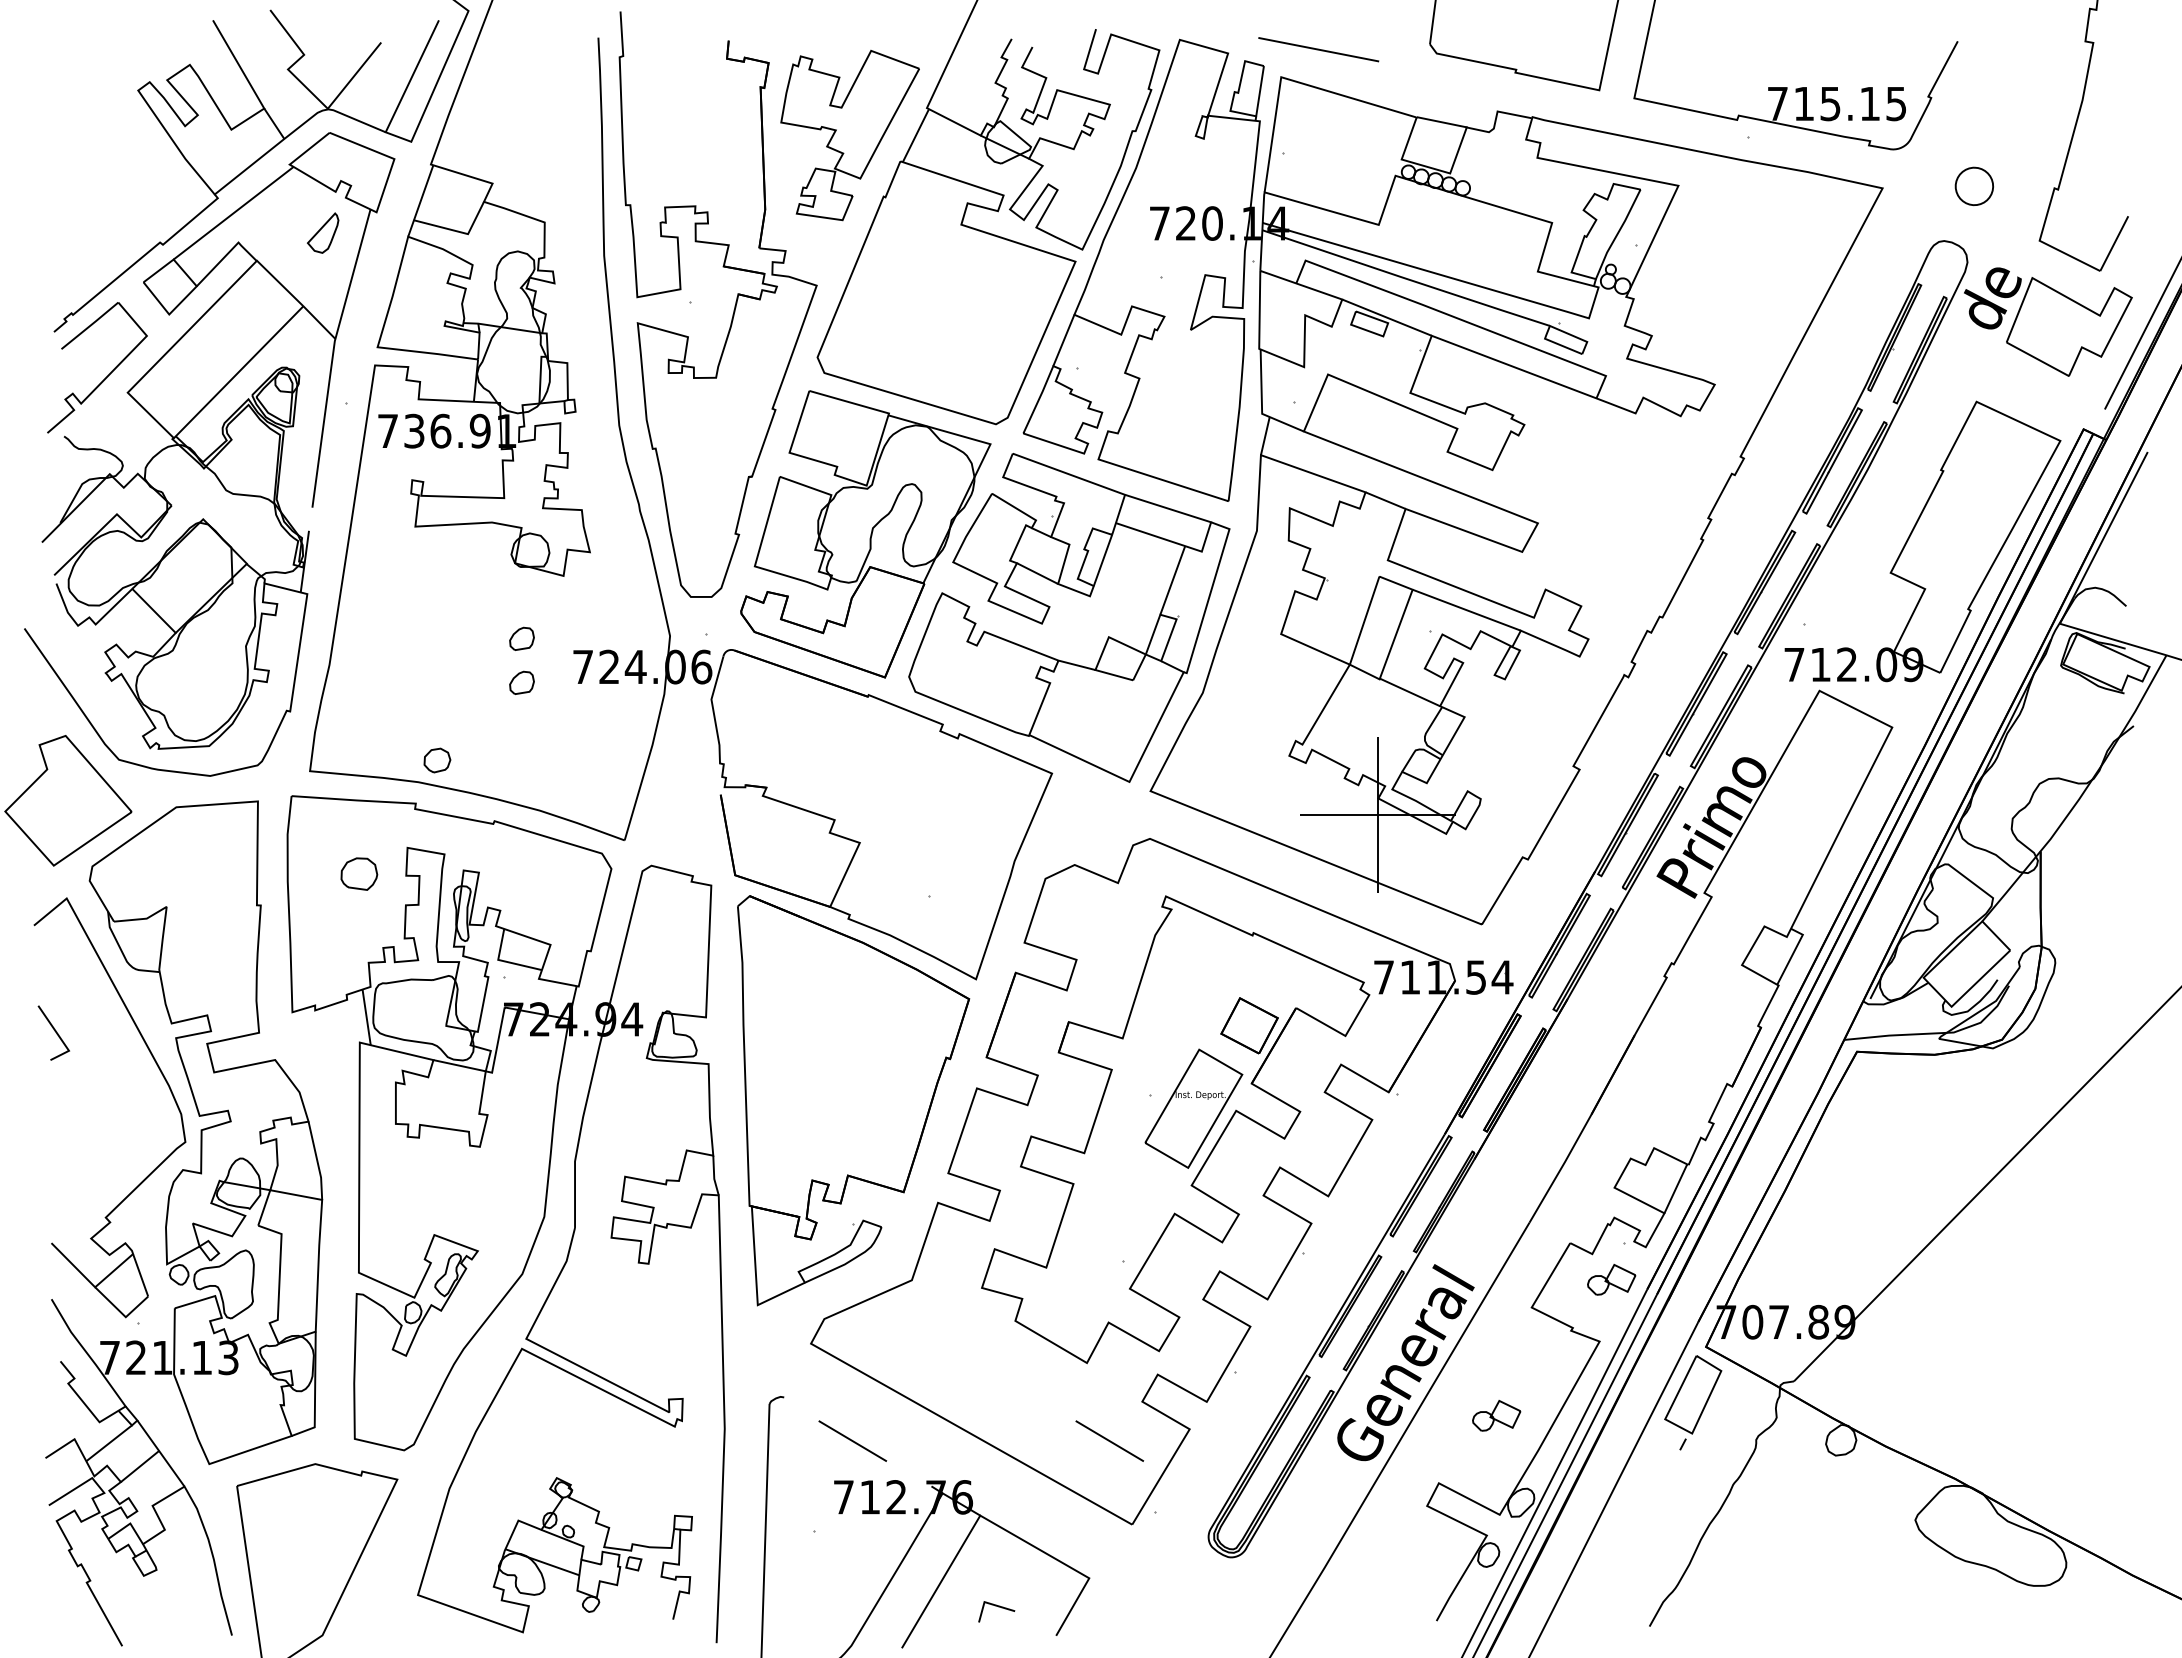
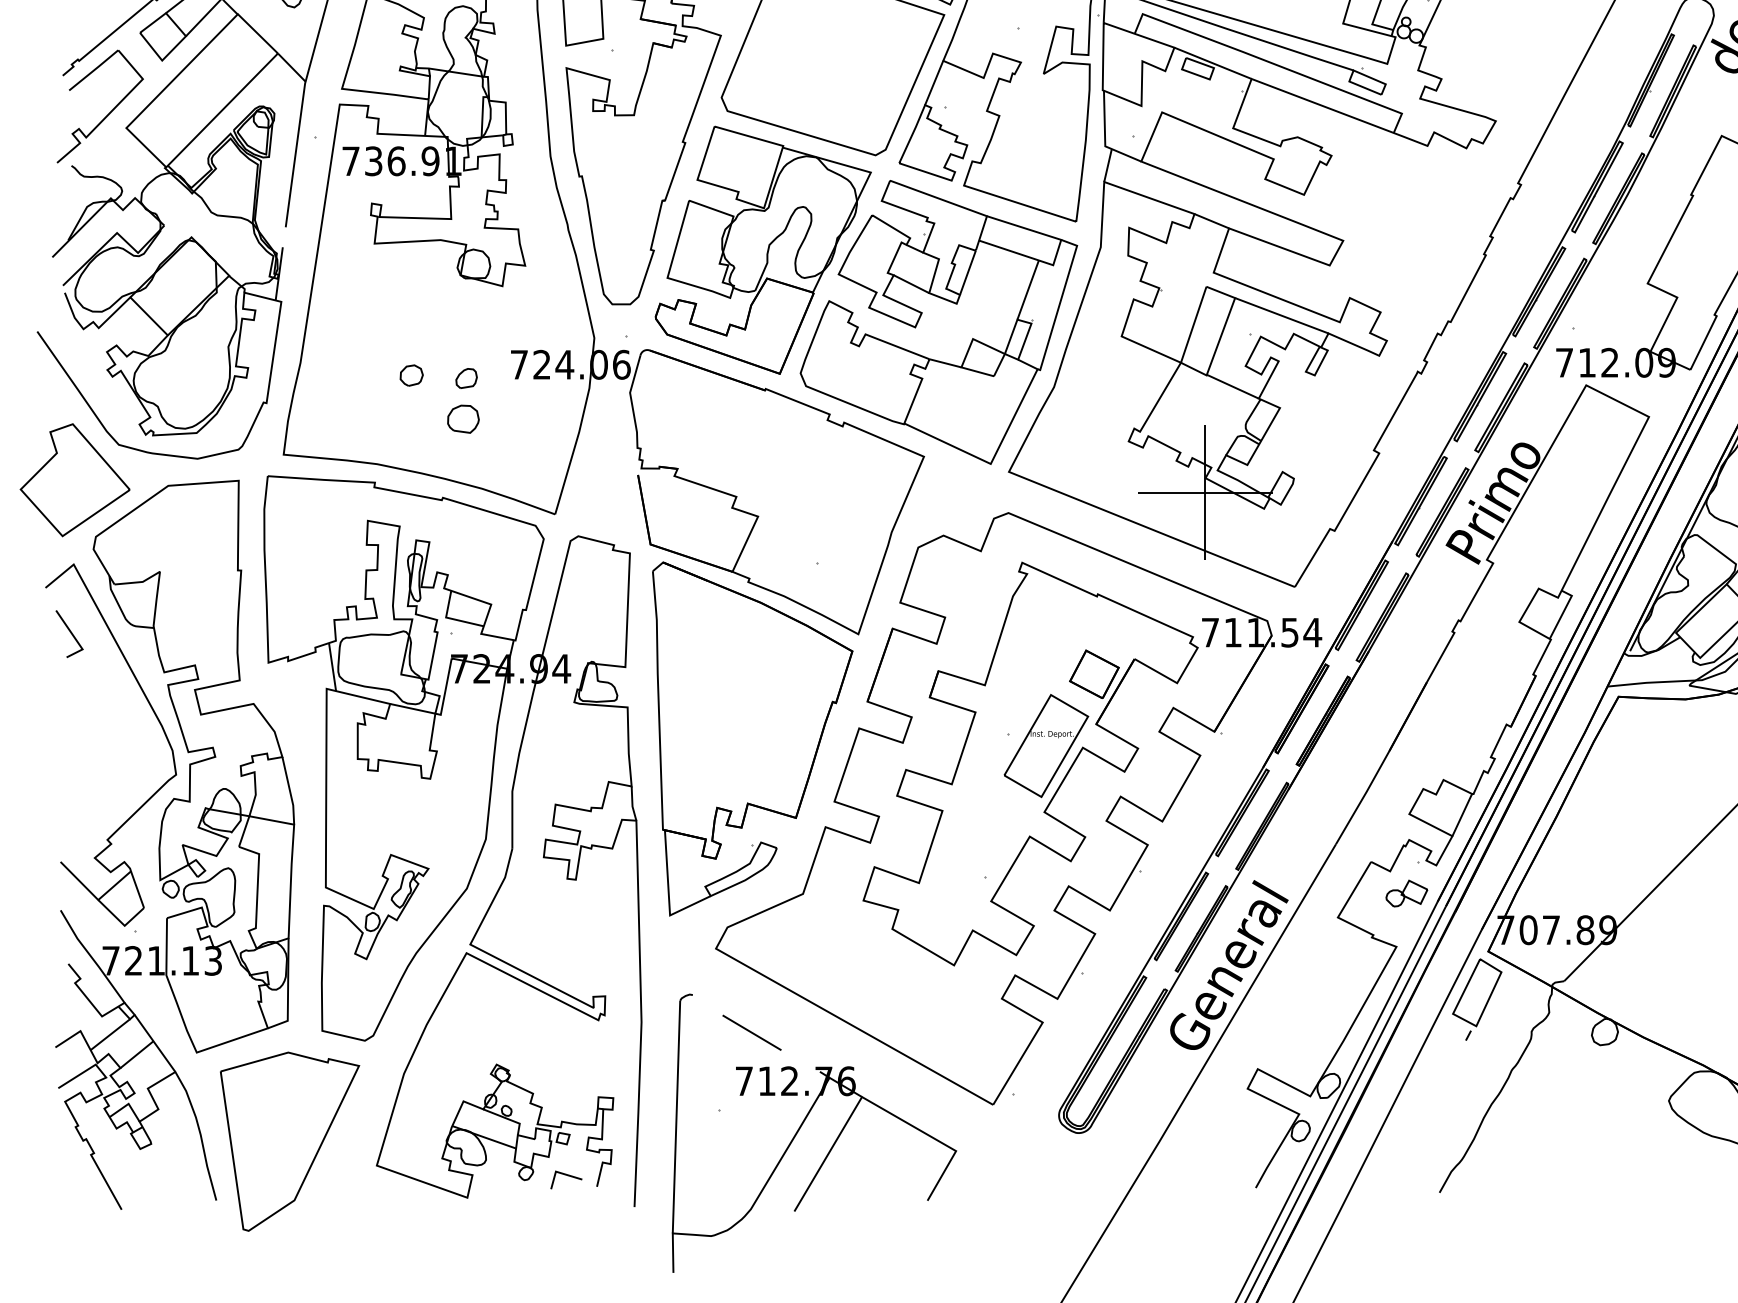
part: (521, 638) -> (466, 340), removed
part: (437, 760) -> (411, 375), moved
part: (359, 873) -> (463, 418), moved
line: (54, 1031) -> (70, 632), moved
part: (1496, 1415) -> (1307, 1010), removed
line: (1109, 1440) -> (973, 1032), removed
line: (998, 1607) -> (567, 1176), moved

